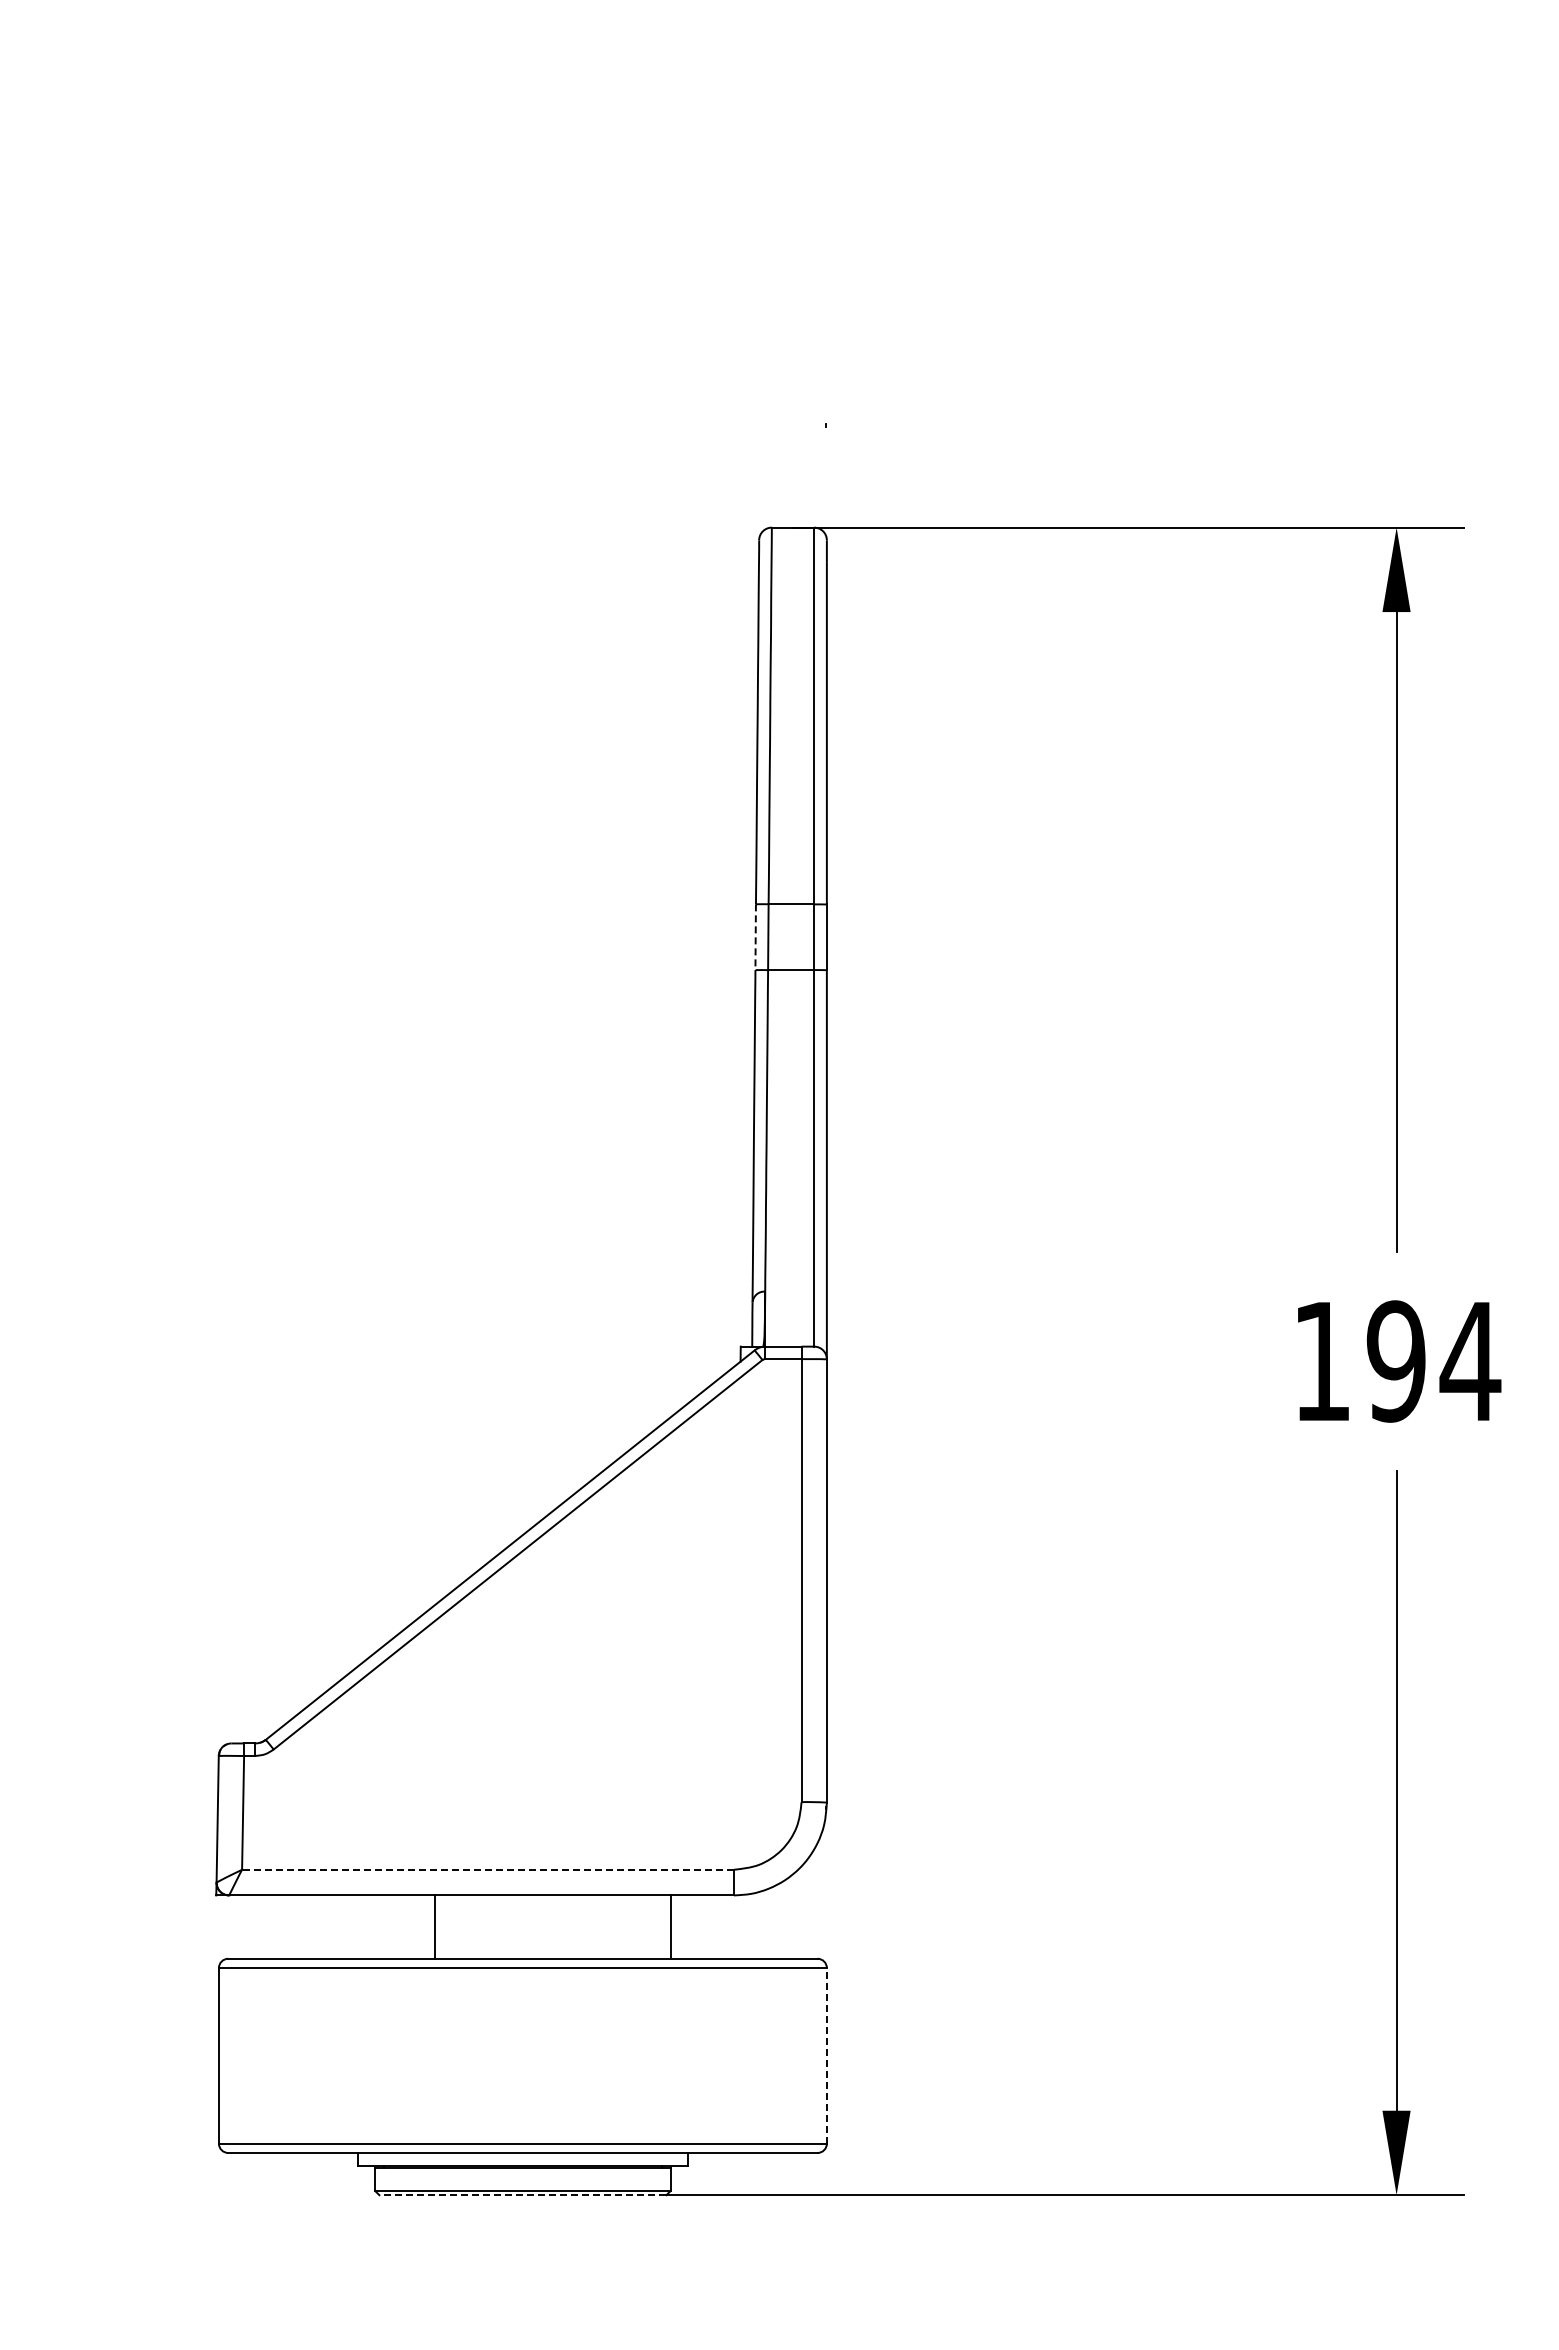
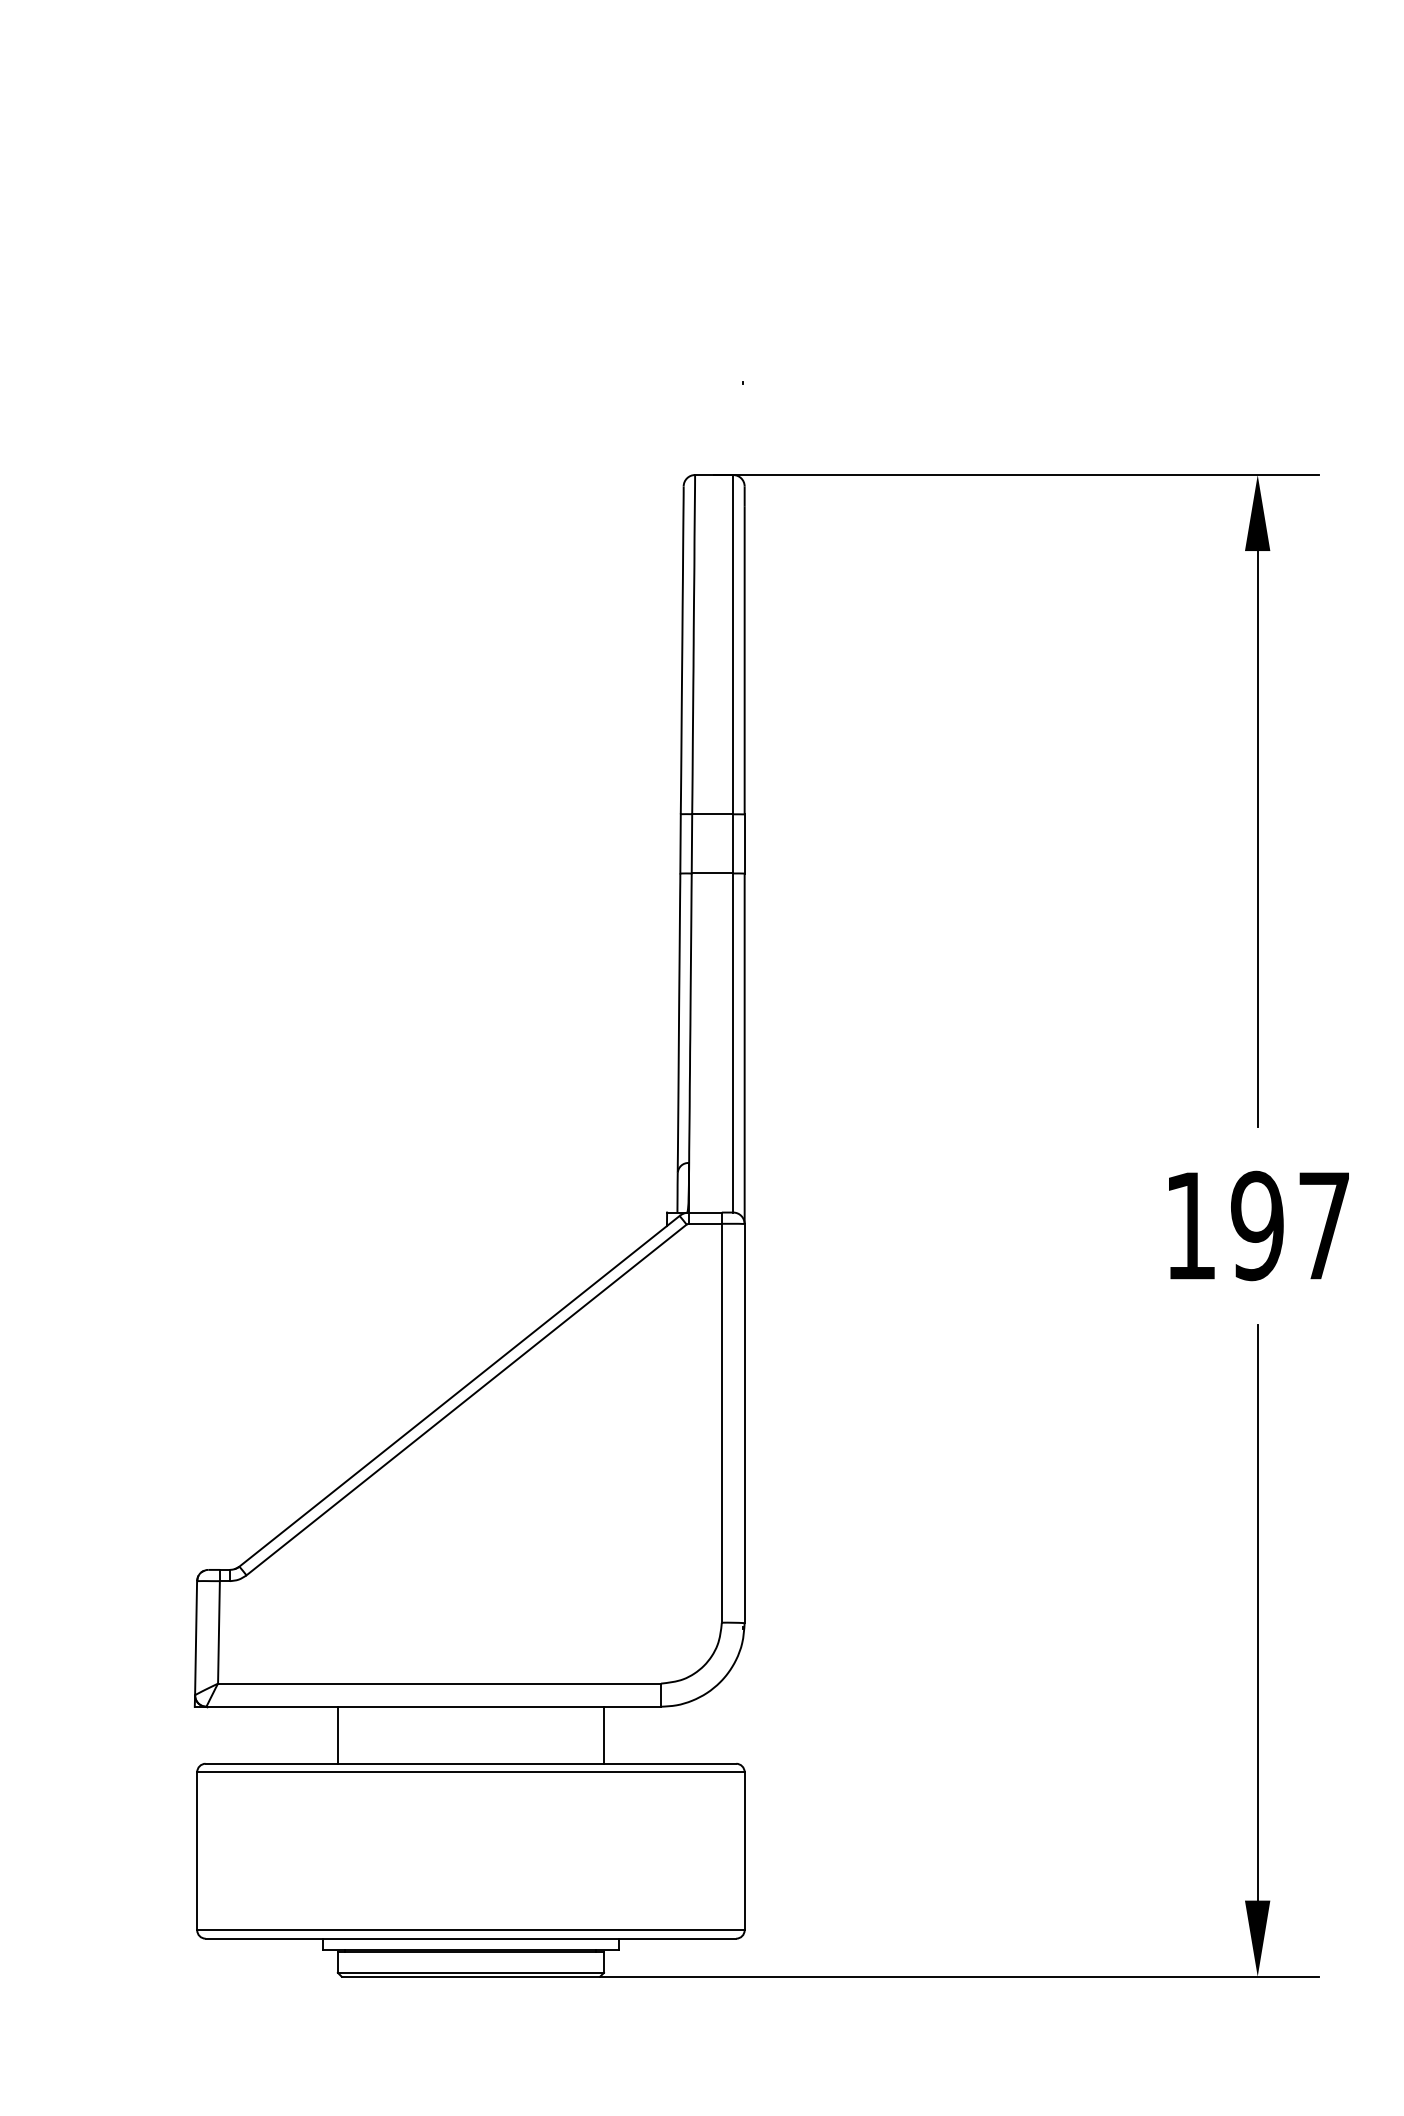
line: (755, 937) -> (680, 844), dashed -> solid
text: (1470, 1361) -> (1324, 1225), 194 -> 197
line: (488, 1869) -> (439, 1683), dashed -> solid
line: (435, 1926) -> (338, 1734), moved
line: (826, 2055) -> (744, 1850), dashed -> solid
line: (522, 2195) -> (470, 1976), dashed -> solid

